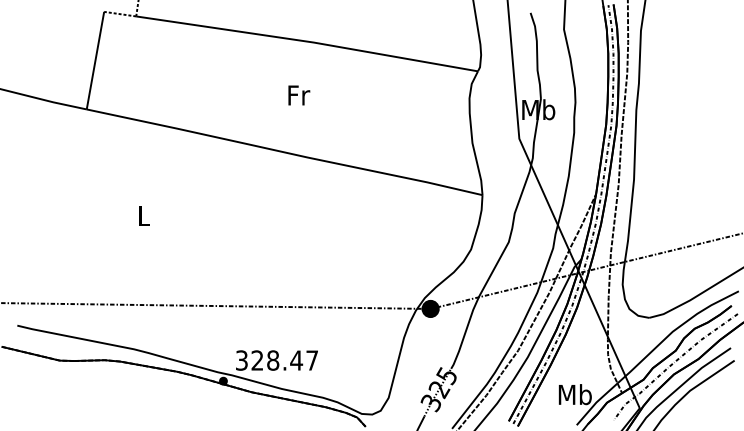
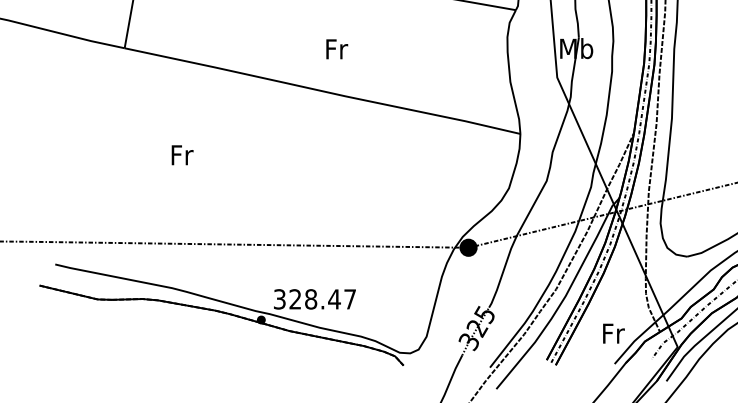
text: (299, 95) -> (337, 49), moved
text: (144, 216) -> (182, 155), L -> Fr
text: (574, 394) -> (612, 333), Mb -> Fr

